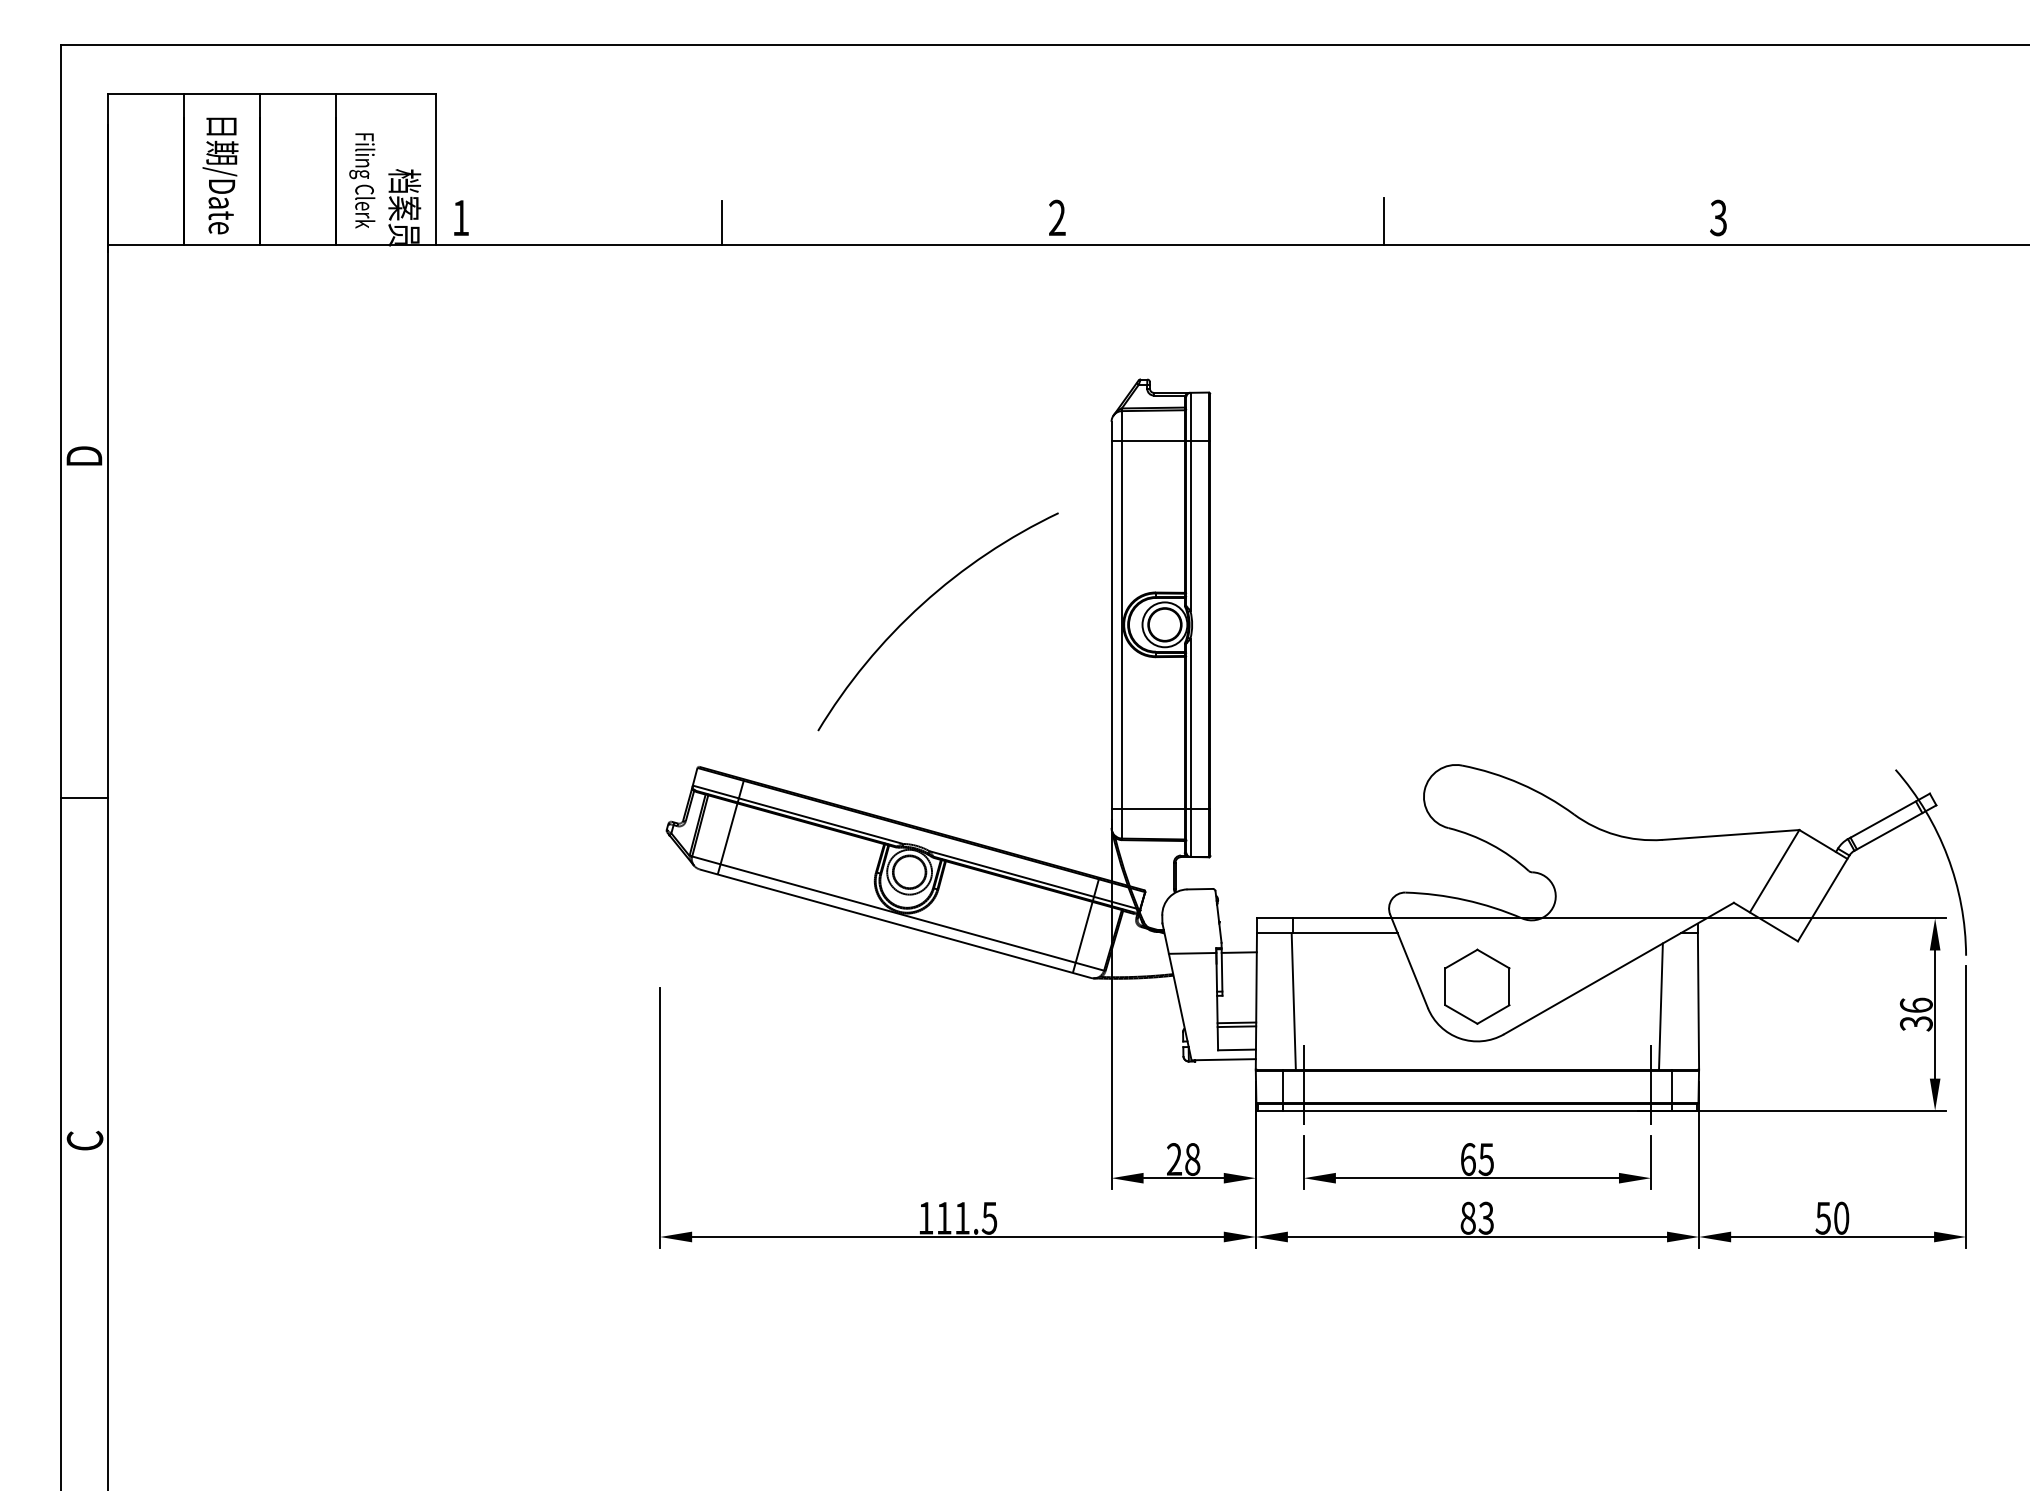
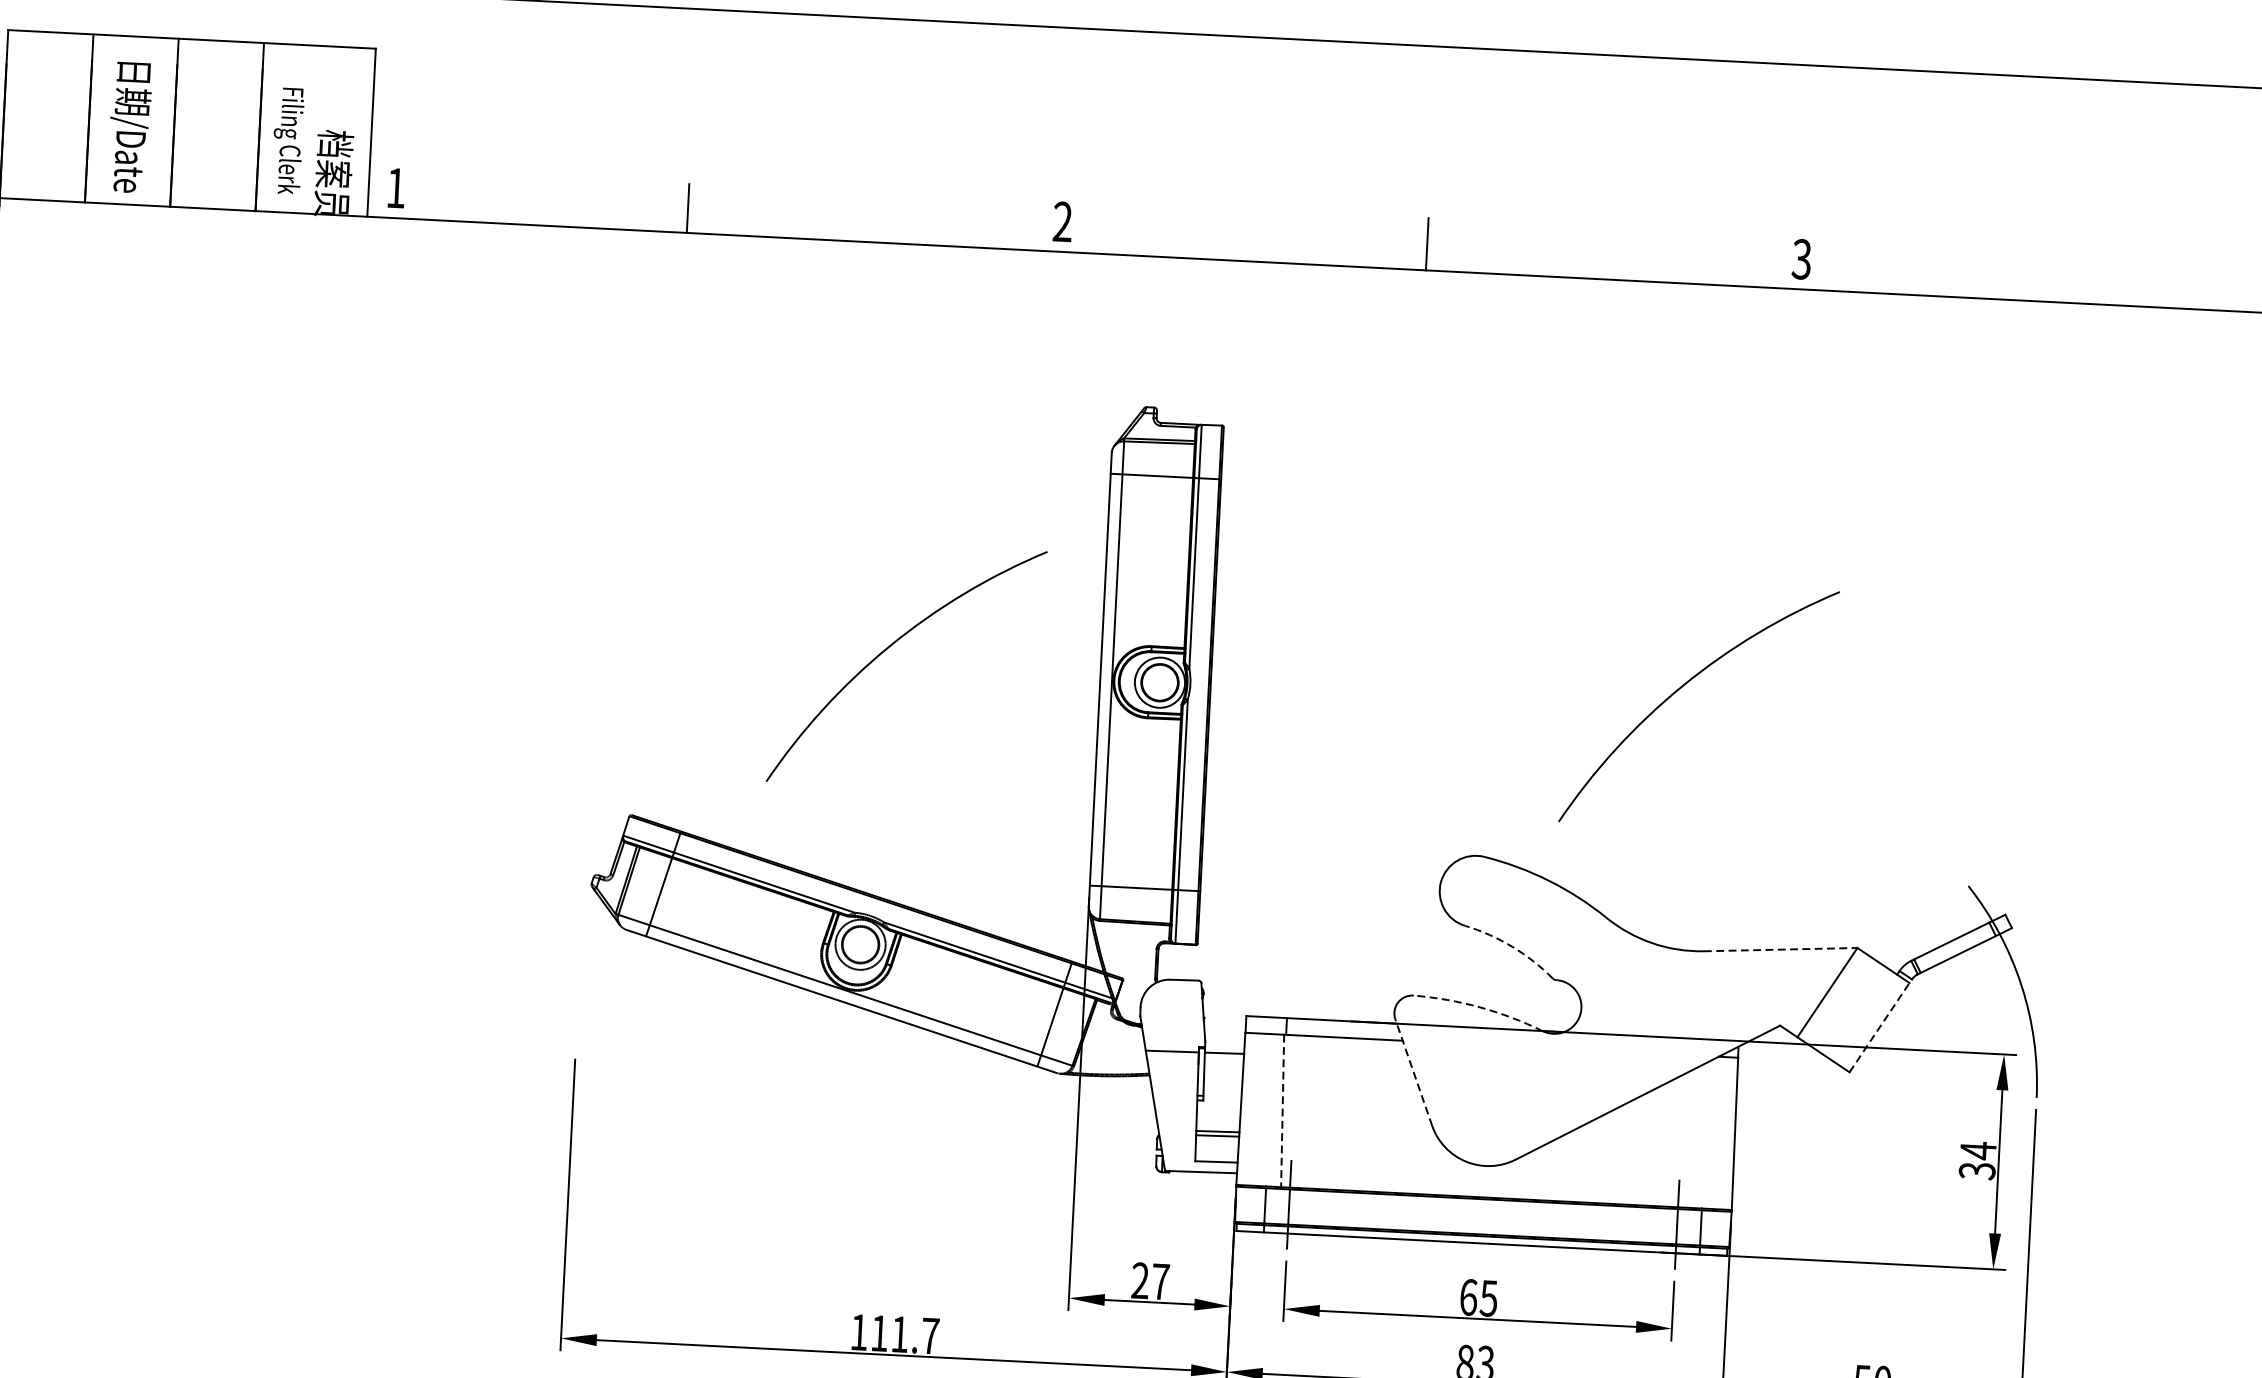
arc: (1631, 605) -> (1682, 687), added
line: (1730, 834) -> (1780, 949), solid -> dashed
arc: (1491, 844) -> (1512, 946), solid -> dashed
line: (1823, 898) -> (1880, 1025), solid -> dashed
arc: (1465, 900) -> (1480, 1007), solid -> dashed
line: (1408, 960) -> (1413, 1071), solid -> dashed
part: (1477, 986) -> (1488, 1104), removed
line: (1293, 1001) -> (1282, 1110), solid -> dashed
text: (1915, 1005) -> (1977, 1150), 36 -> 34
line: (1660, 1006) -> (1692, 1137), removed
text: (1192, 1159) -> (1160, 1281), 28 -> 27
text: (989, 1218) -> (930, 1336), 111.5 -> 111.7

